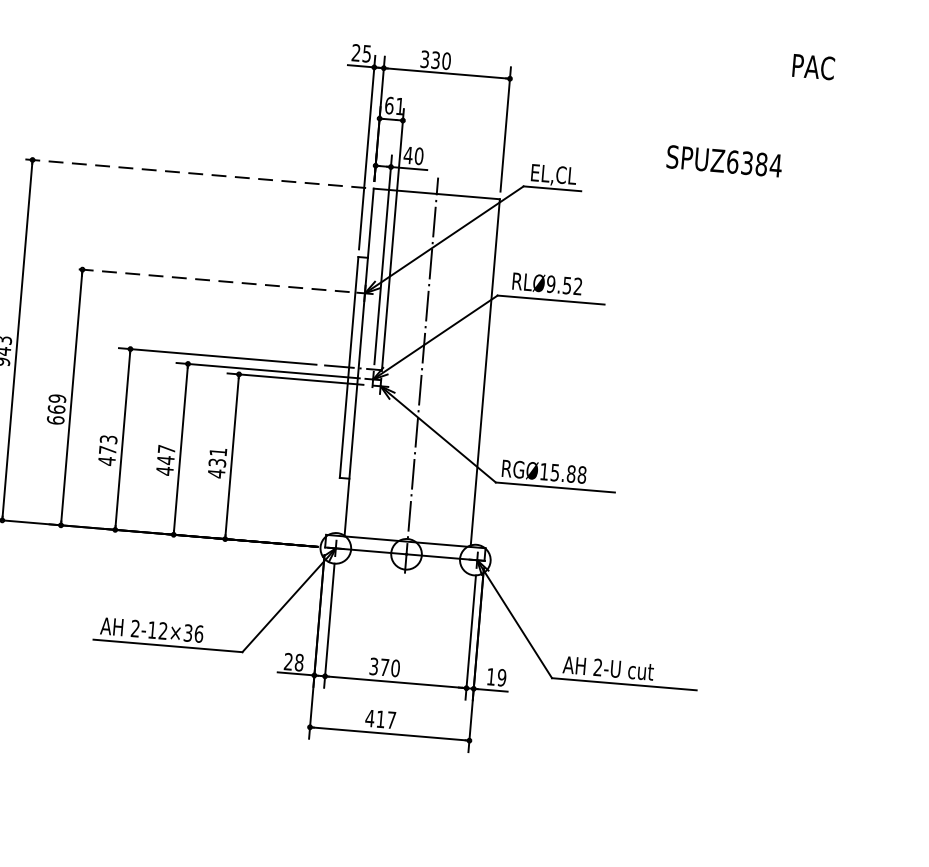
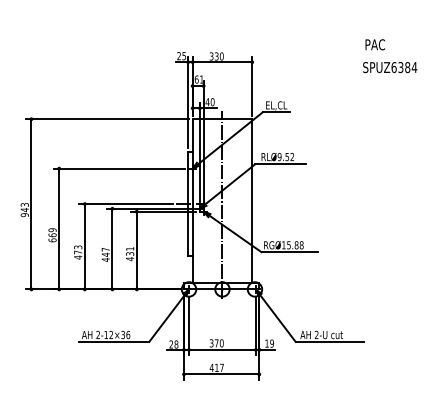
text: (814, 66) -> (375, 44), moved
text: (725, 161) -> (390, 67), moved
line: (193, 174) -> (107, 119), dashed -> solid
line: (210, 280) -> (119, 168), dashed -> solid

